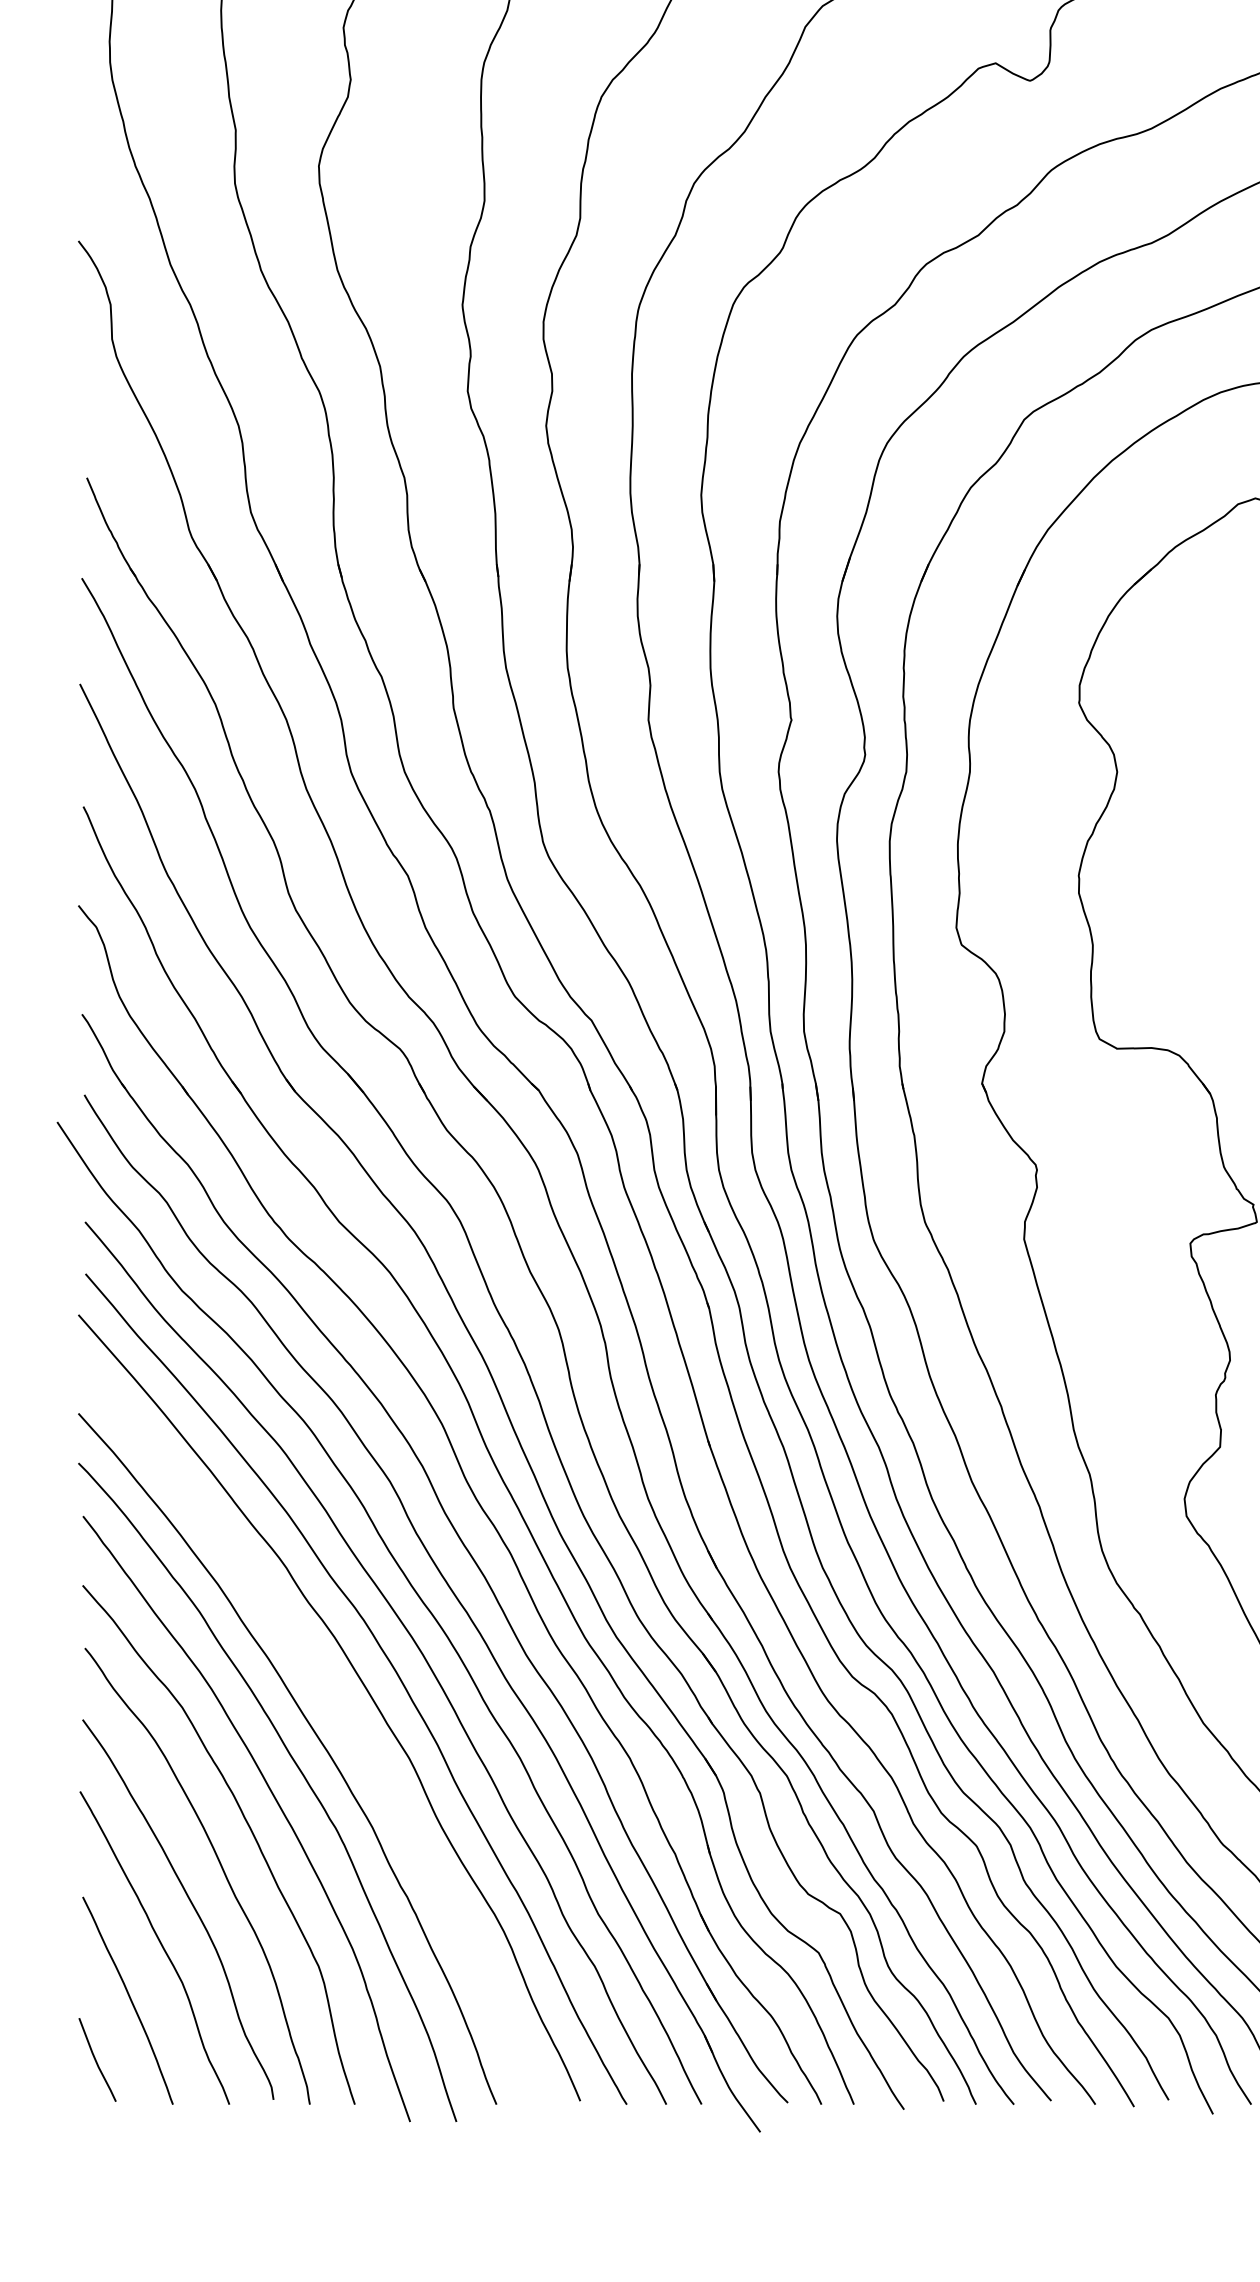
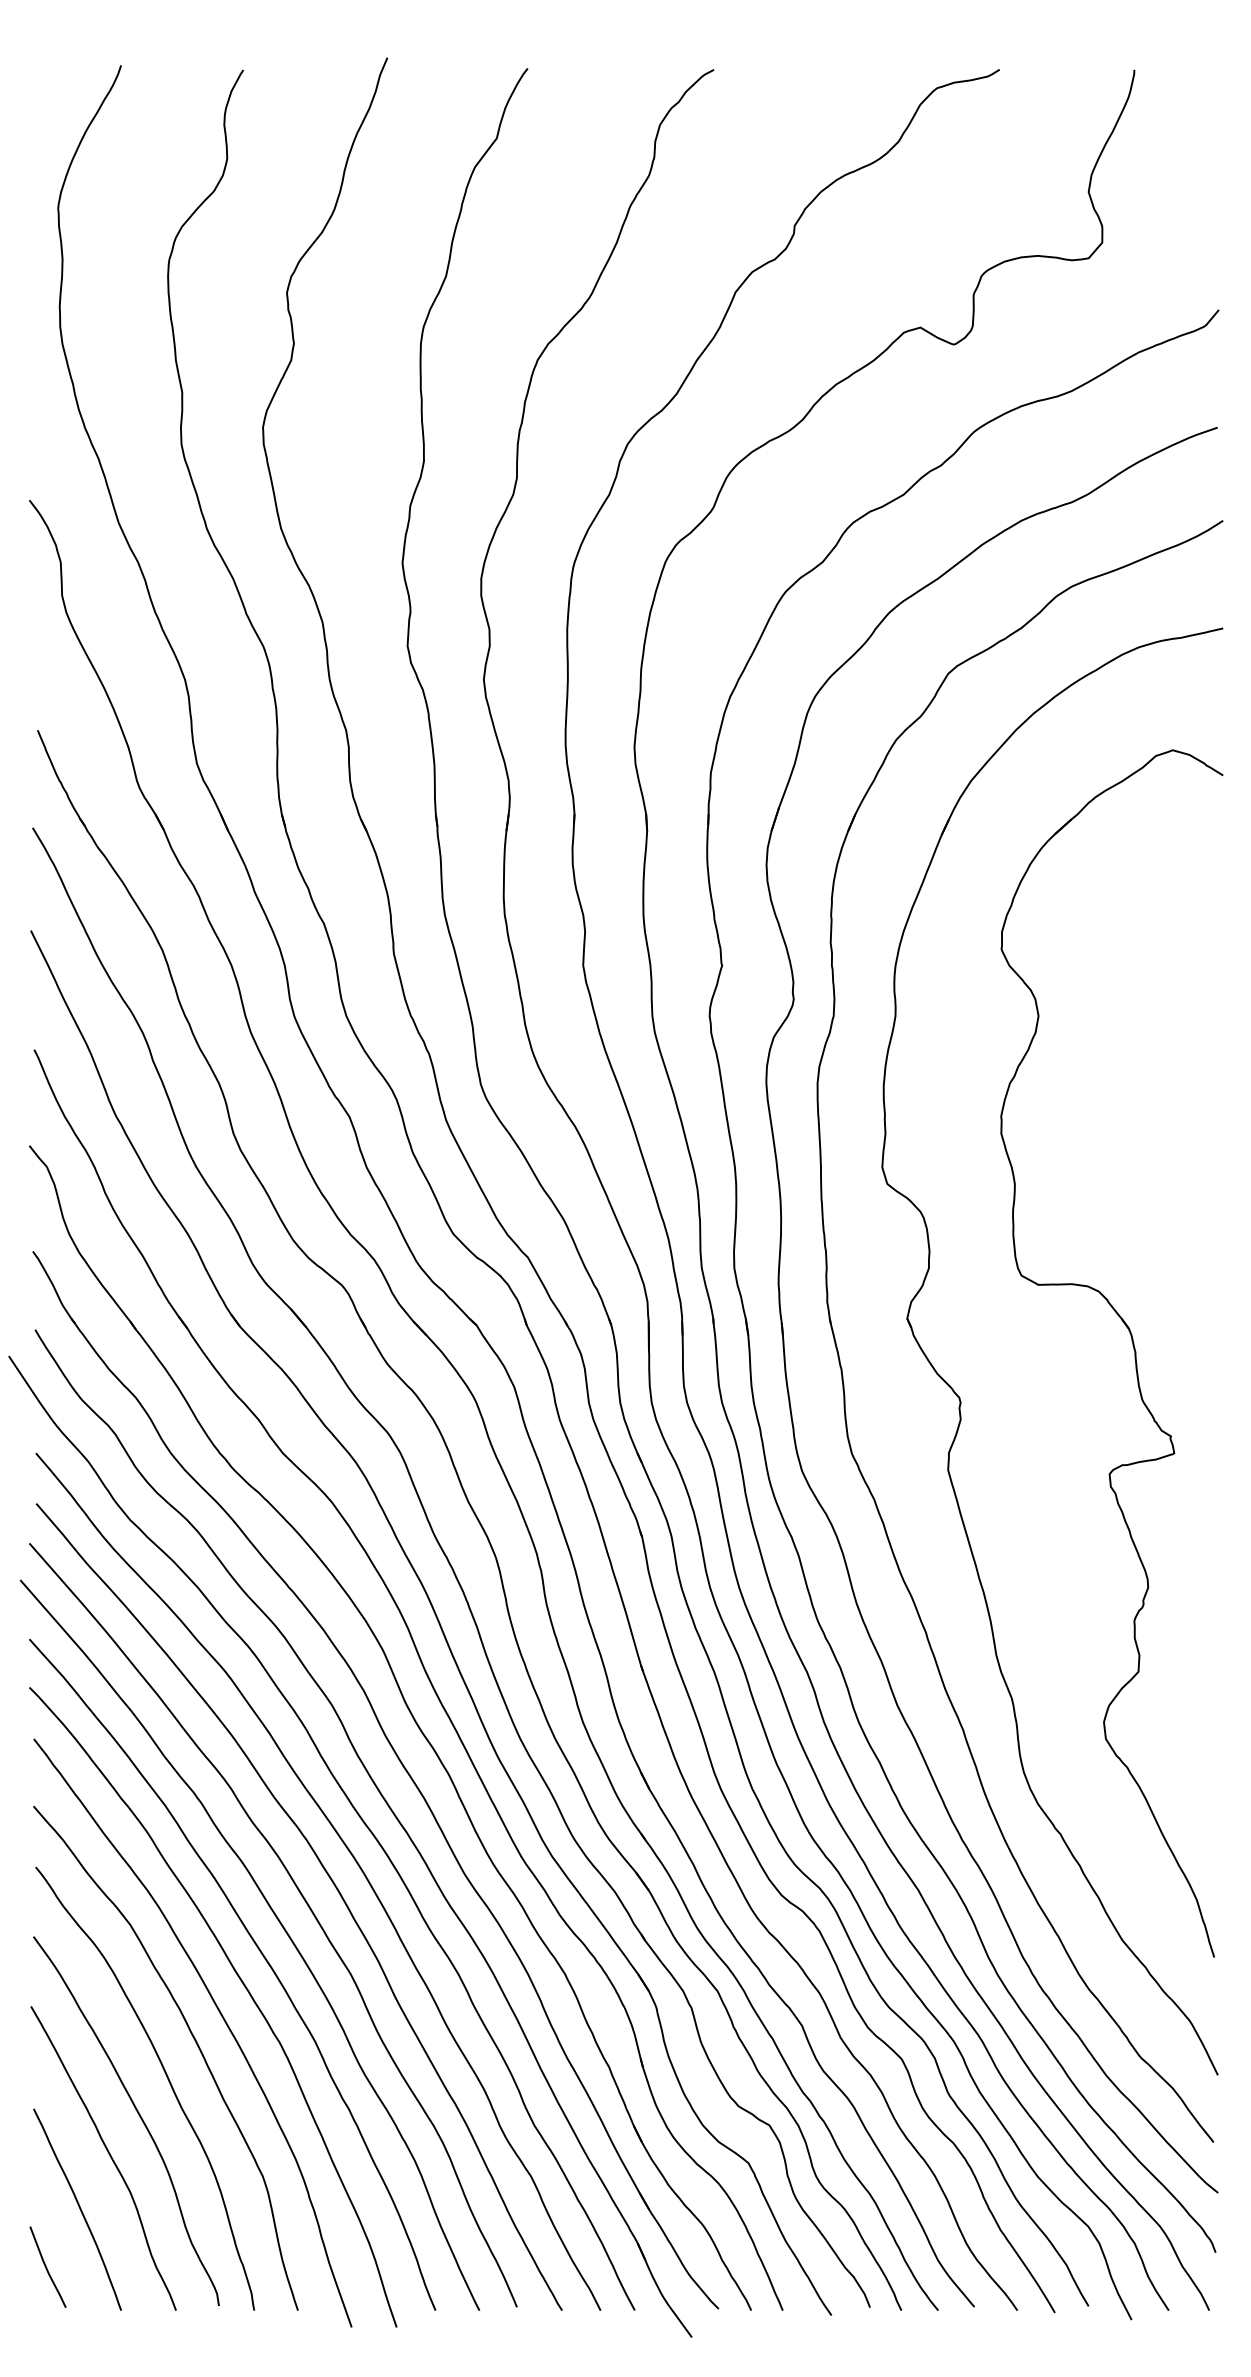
curve: (335, 1706) -> (279, 1923), added

